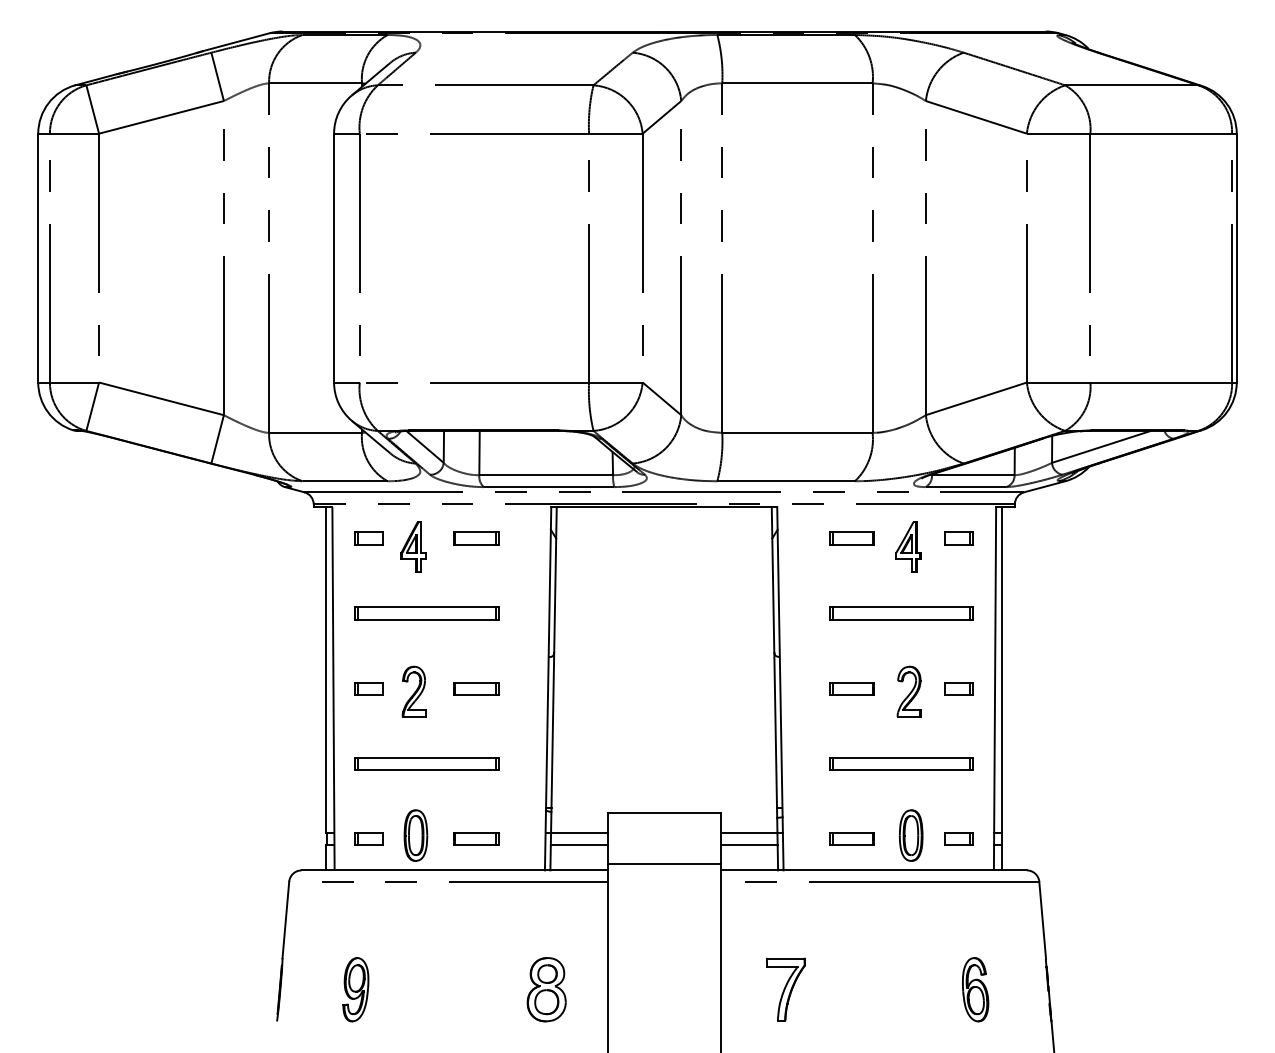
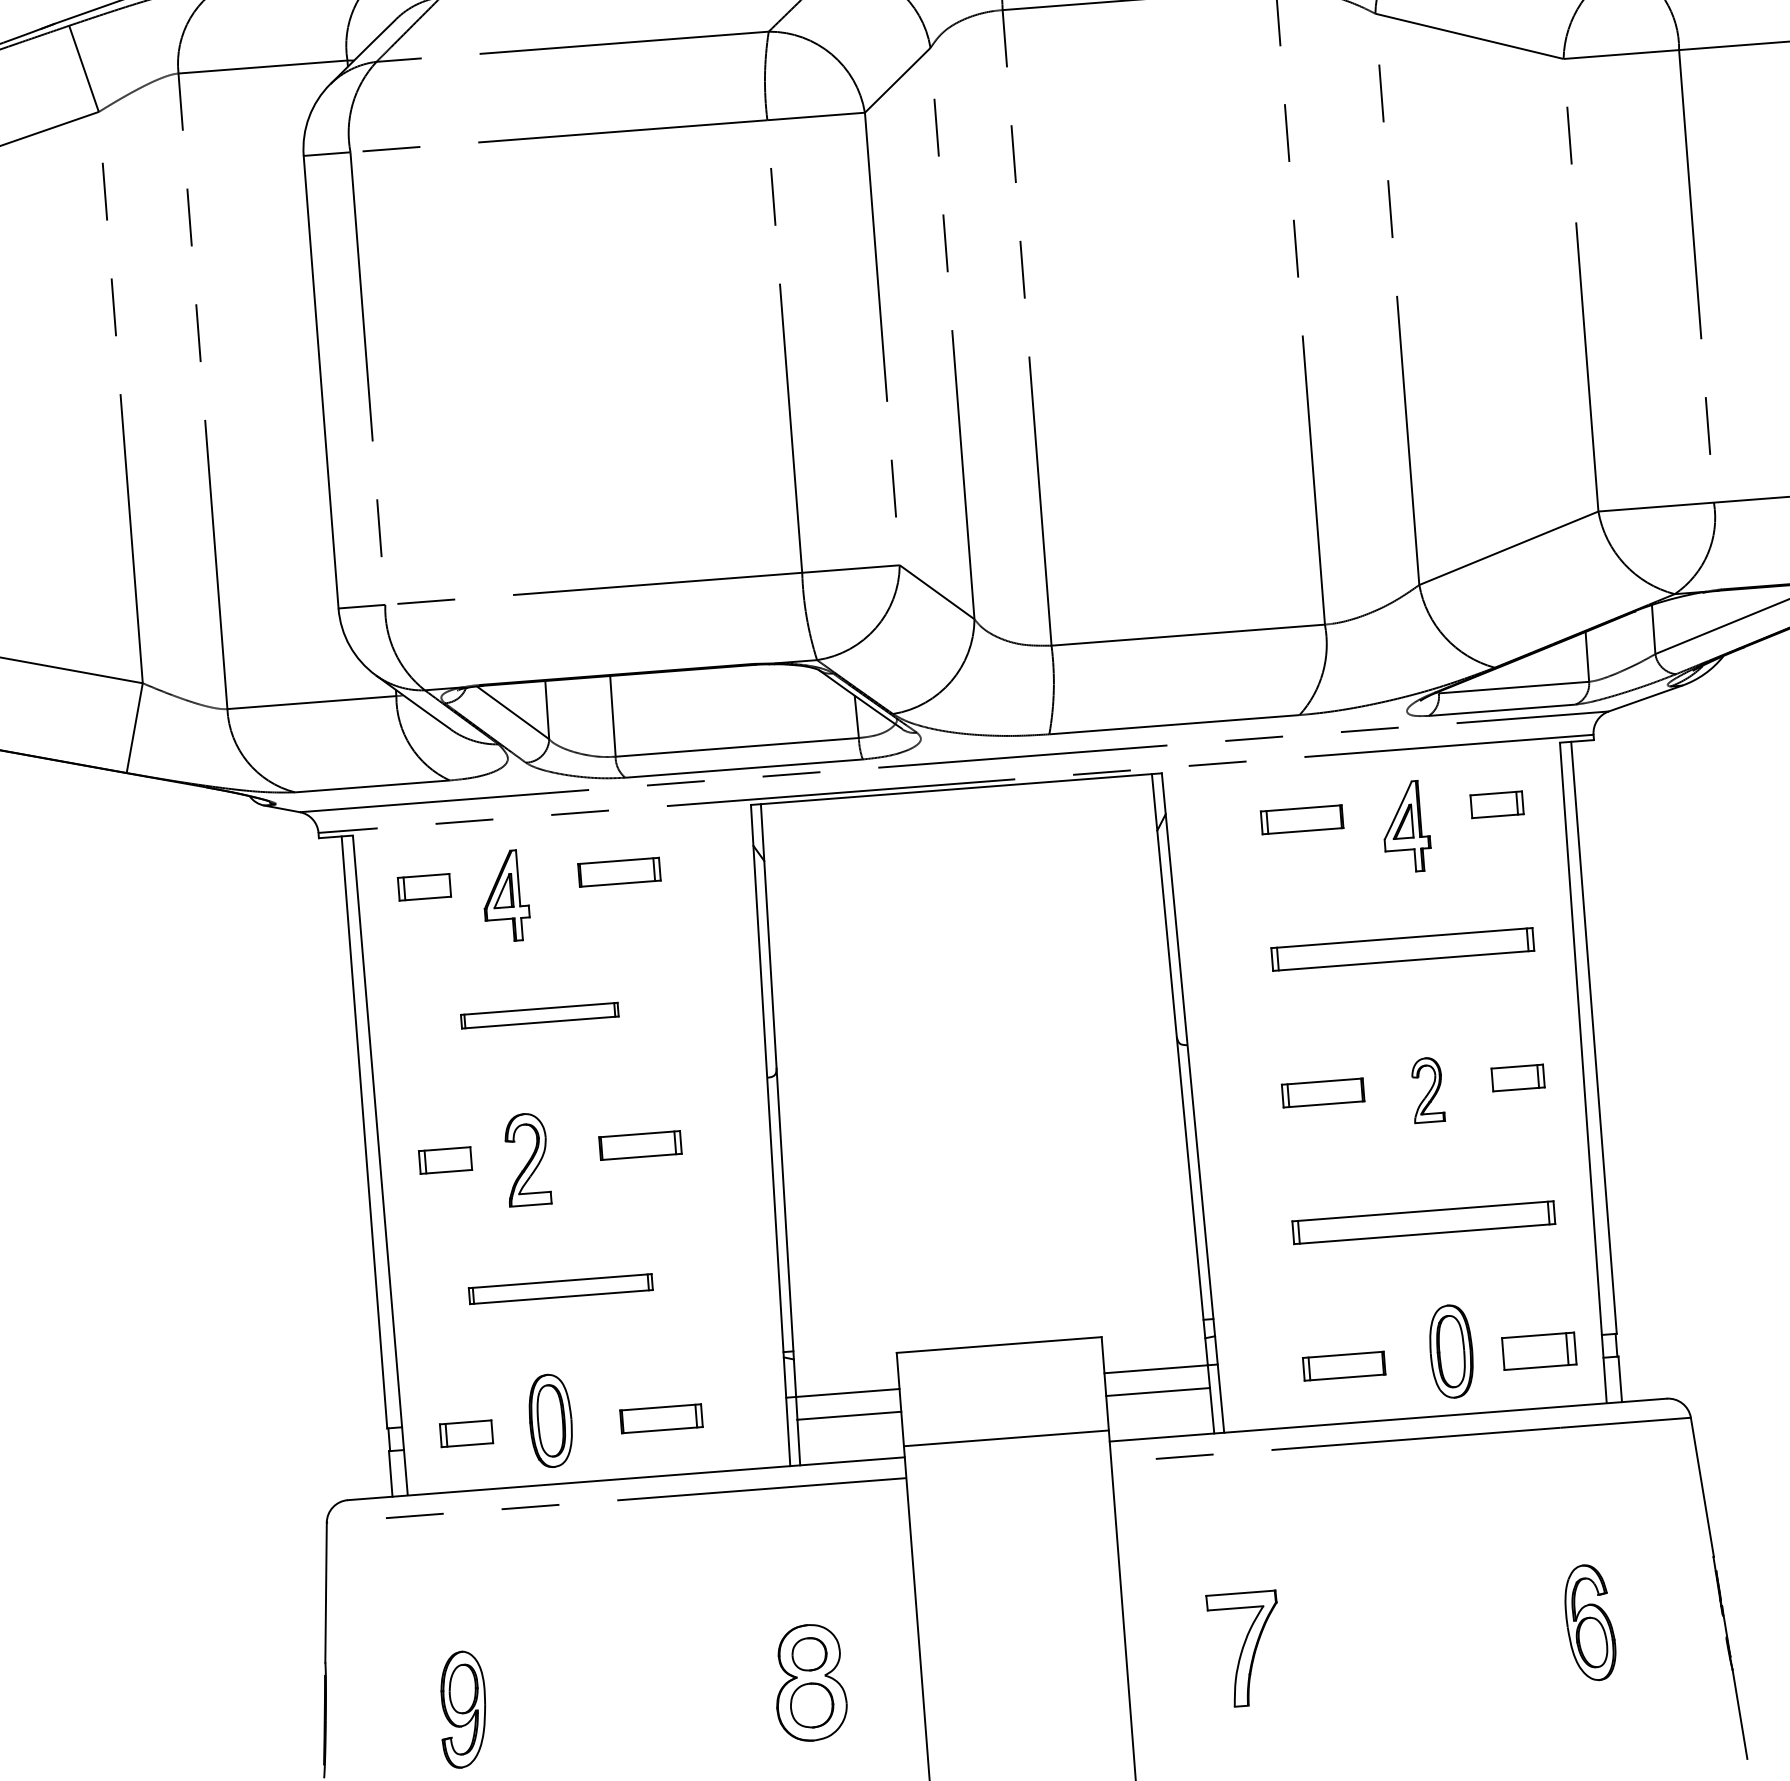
part: (426, 613) -> (538, 1015), size x0.6
part: (908, 691) -> (1426, 1089), size x0.7
part: (426, 763) -> (559, 1288), size x0.7
part: (958, 838) -> (1537, 1350), size x1.4

